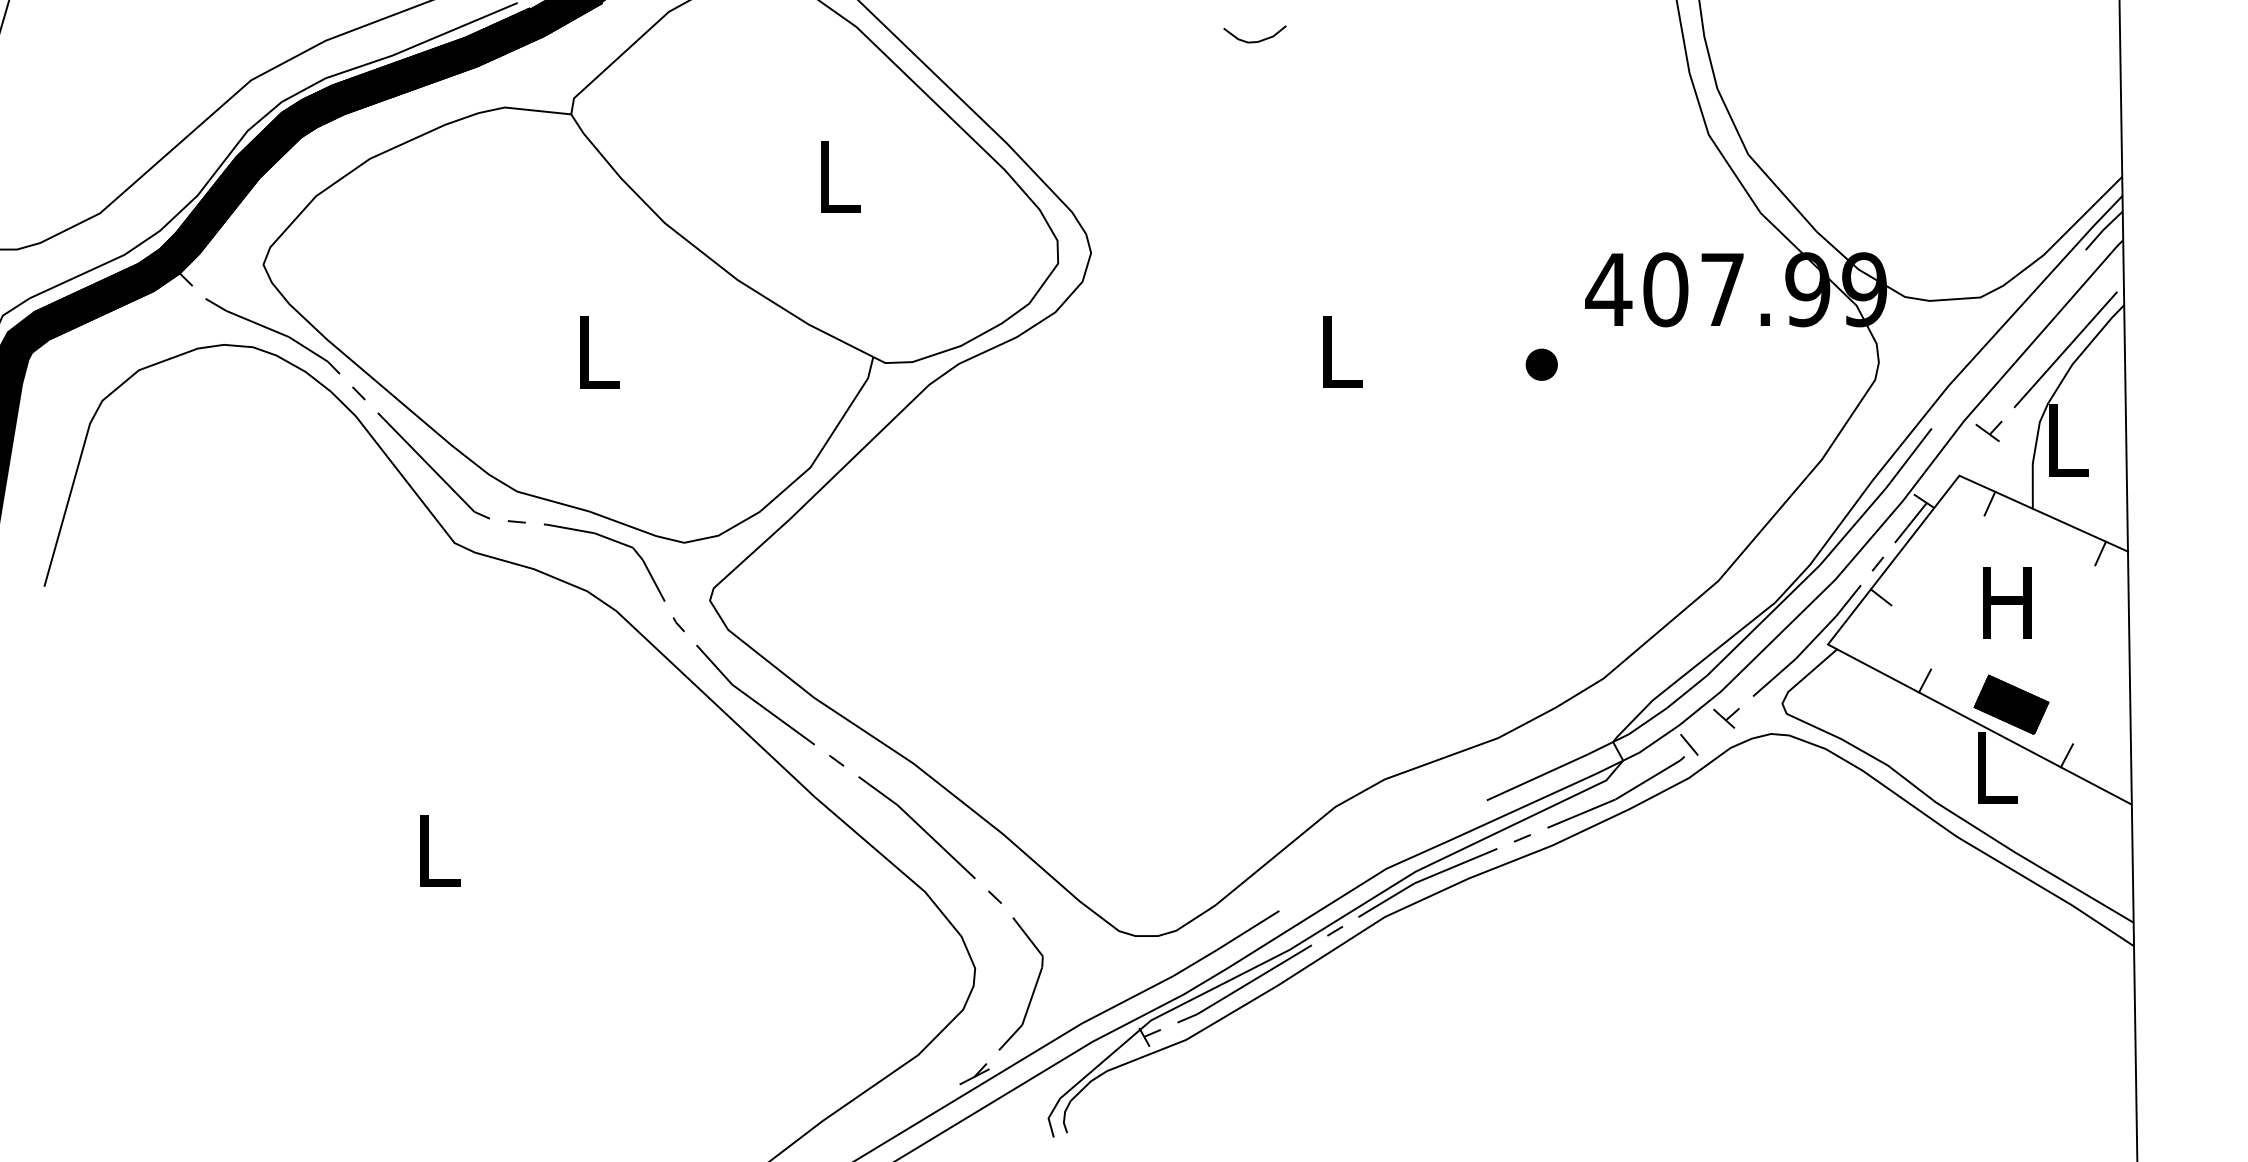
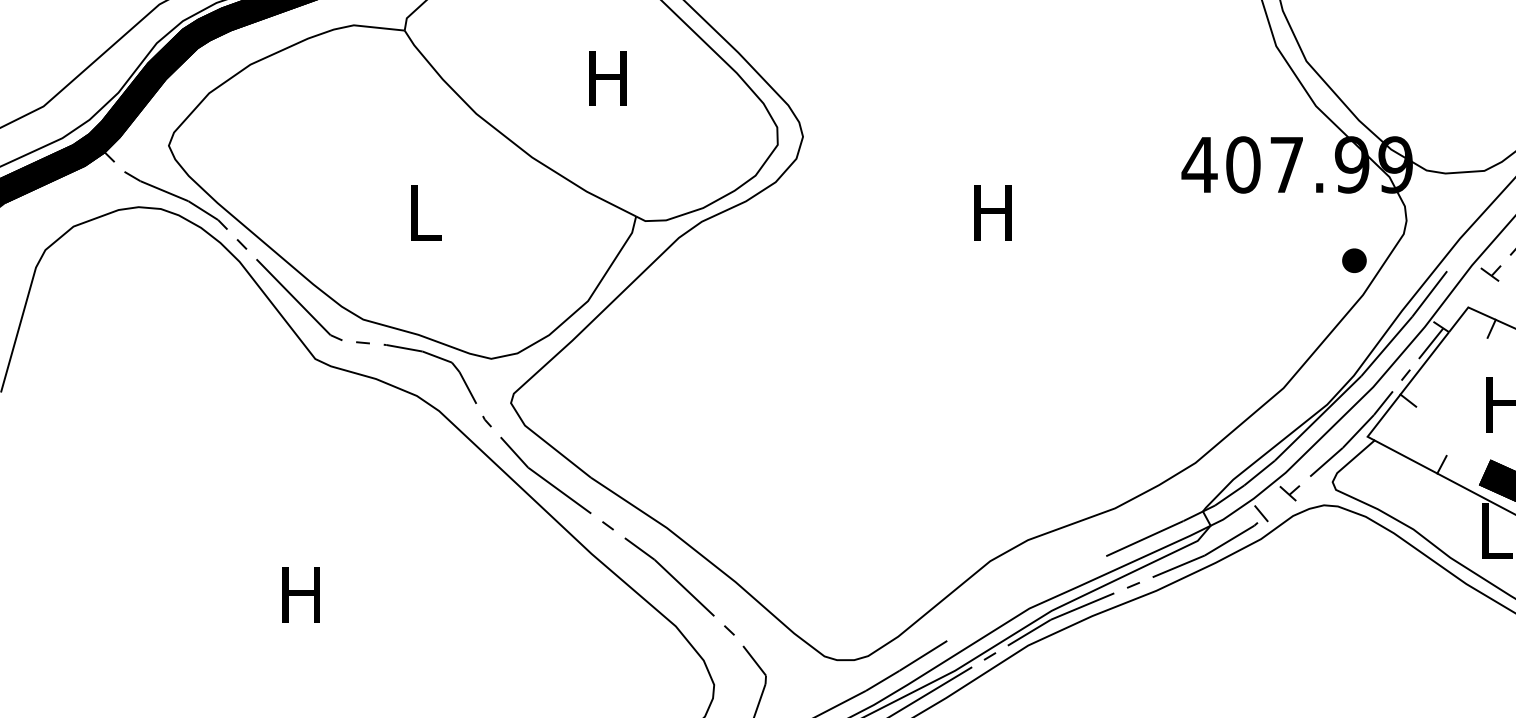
text: (836, 176) -> (607, 78), L -> H
text: (1338, 351) -> (992, 212), L -> H
part: (1541, 364) -> (1354, 260), moved
text: (435, 850) -> (300, 594), L -> H

